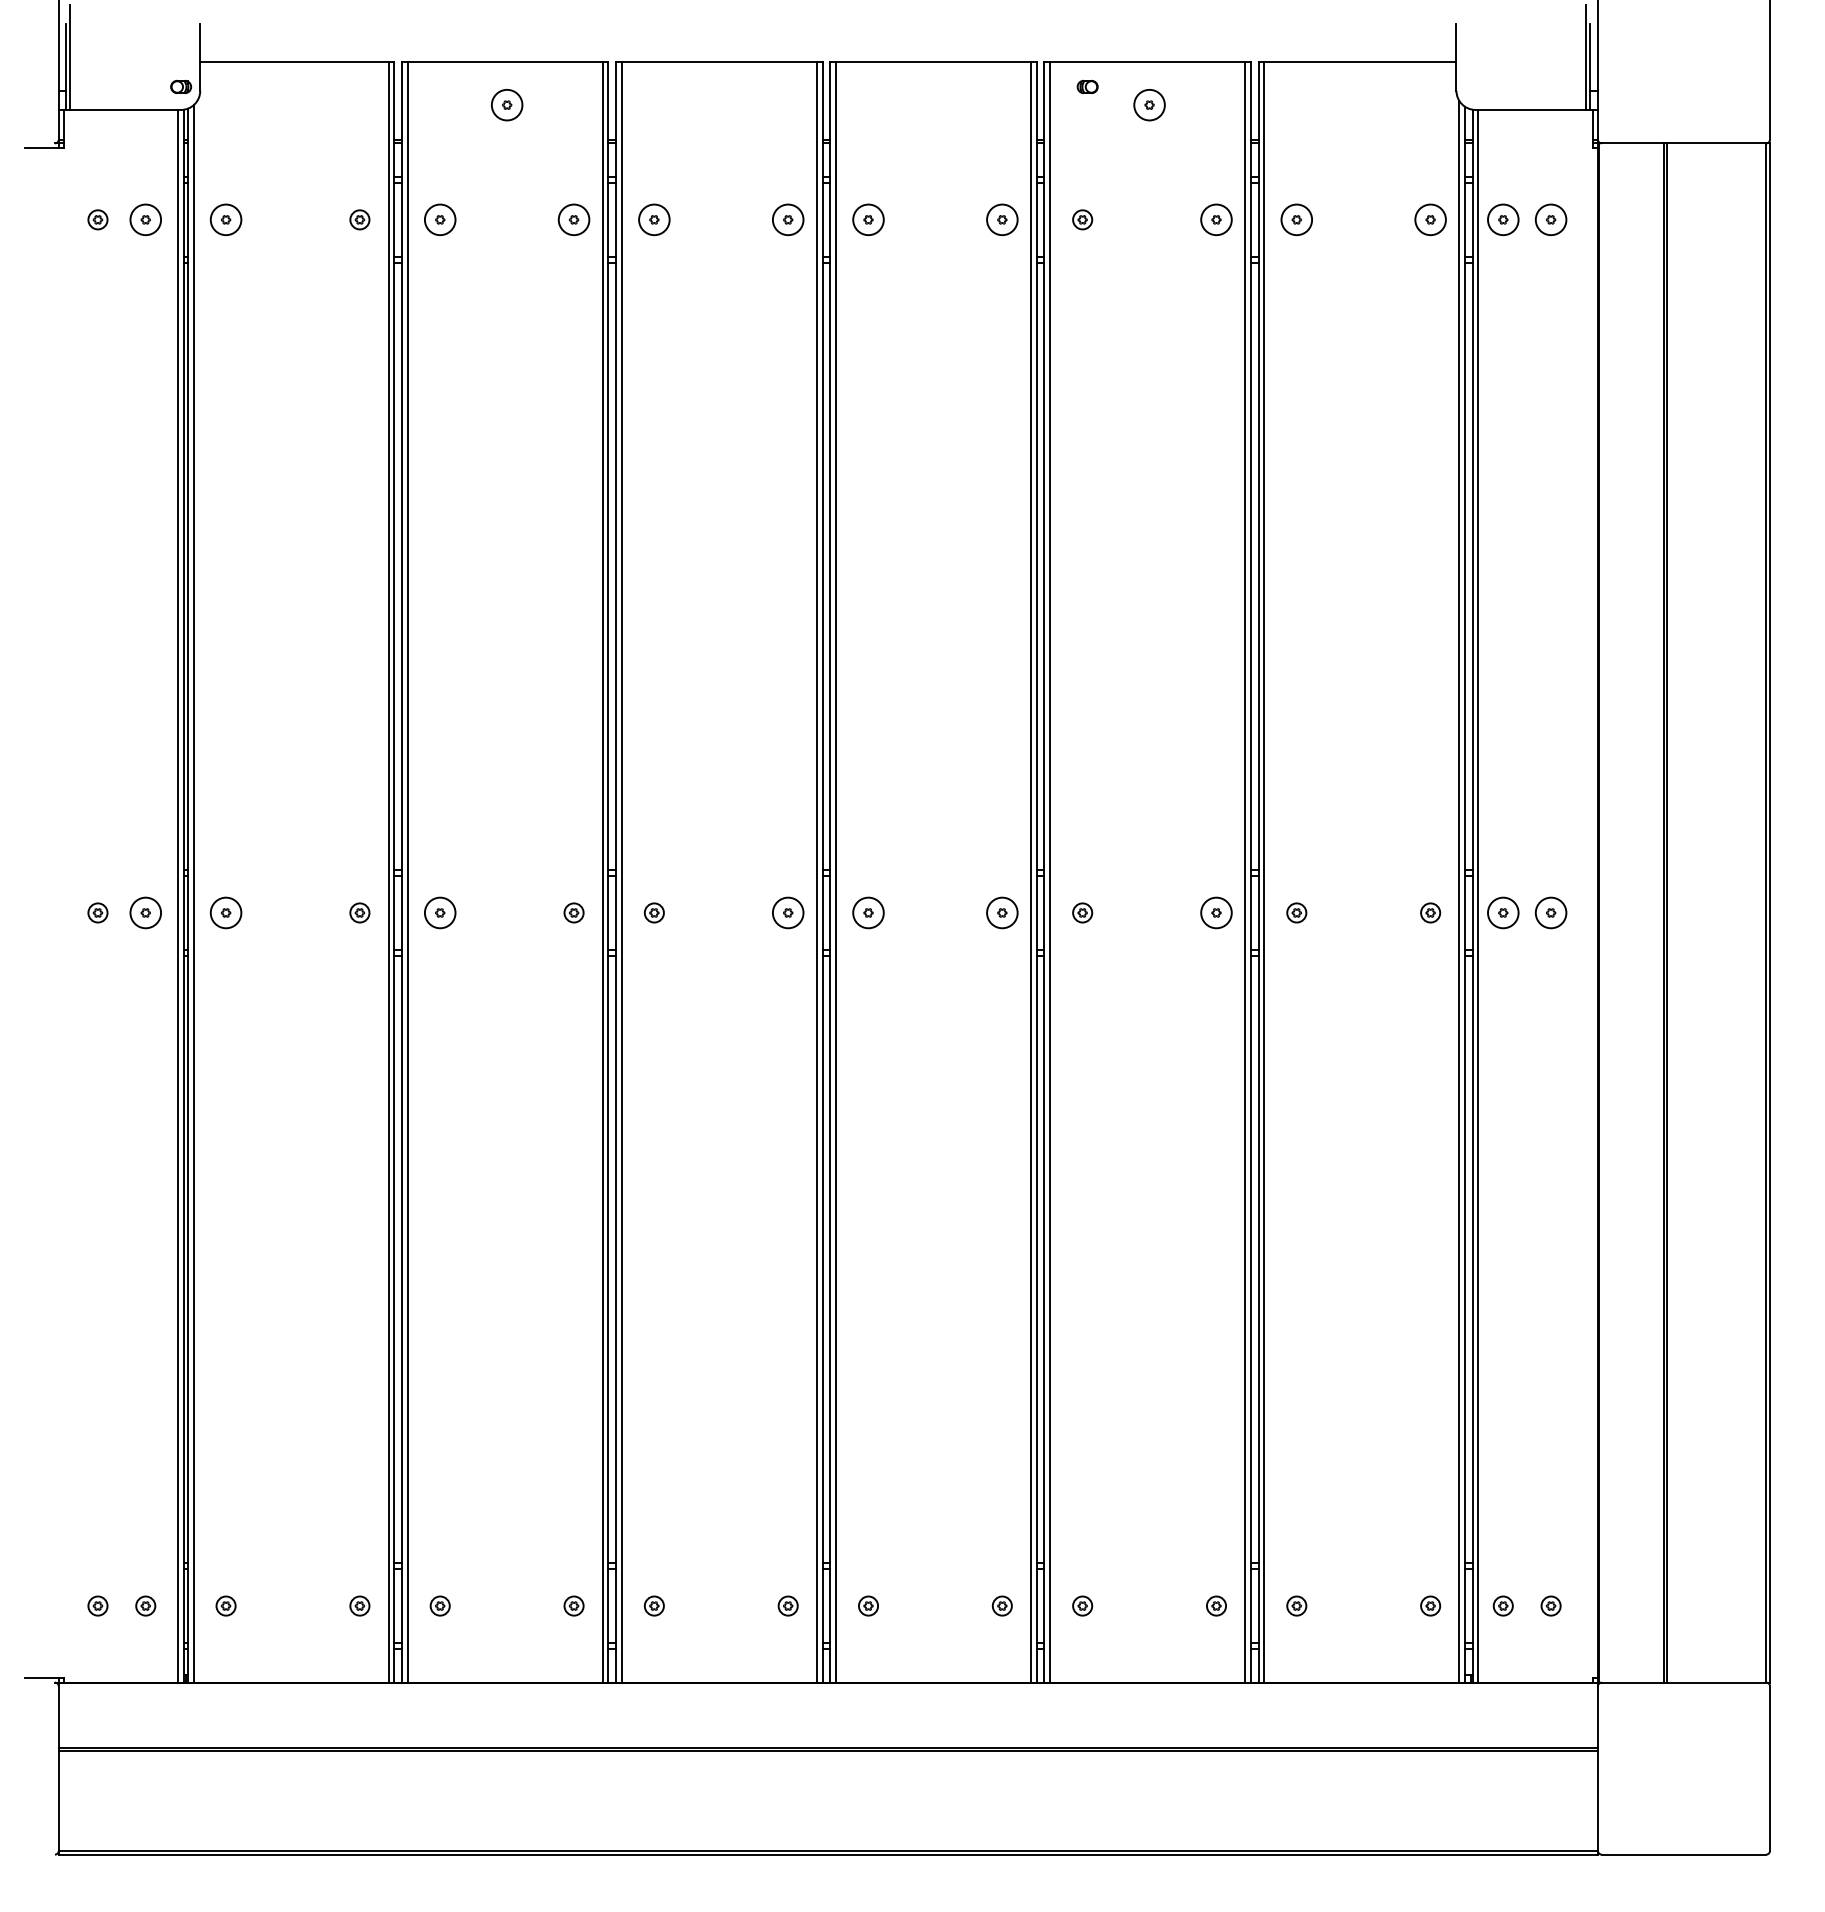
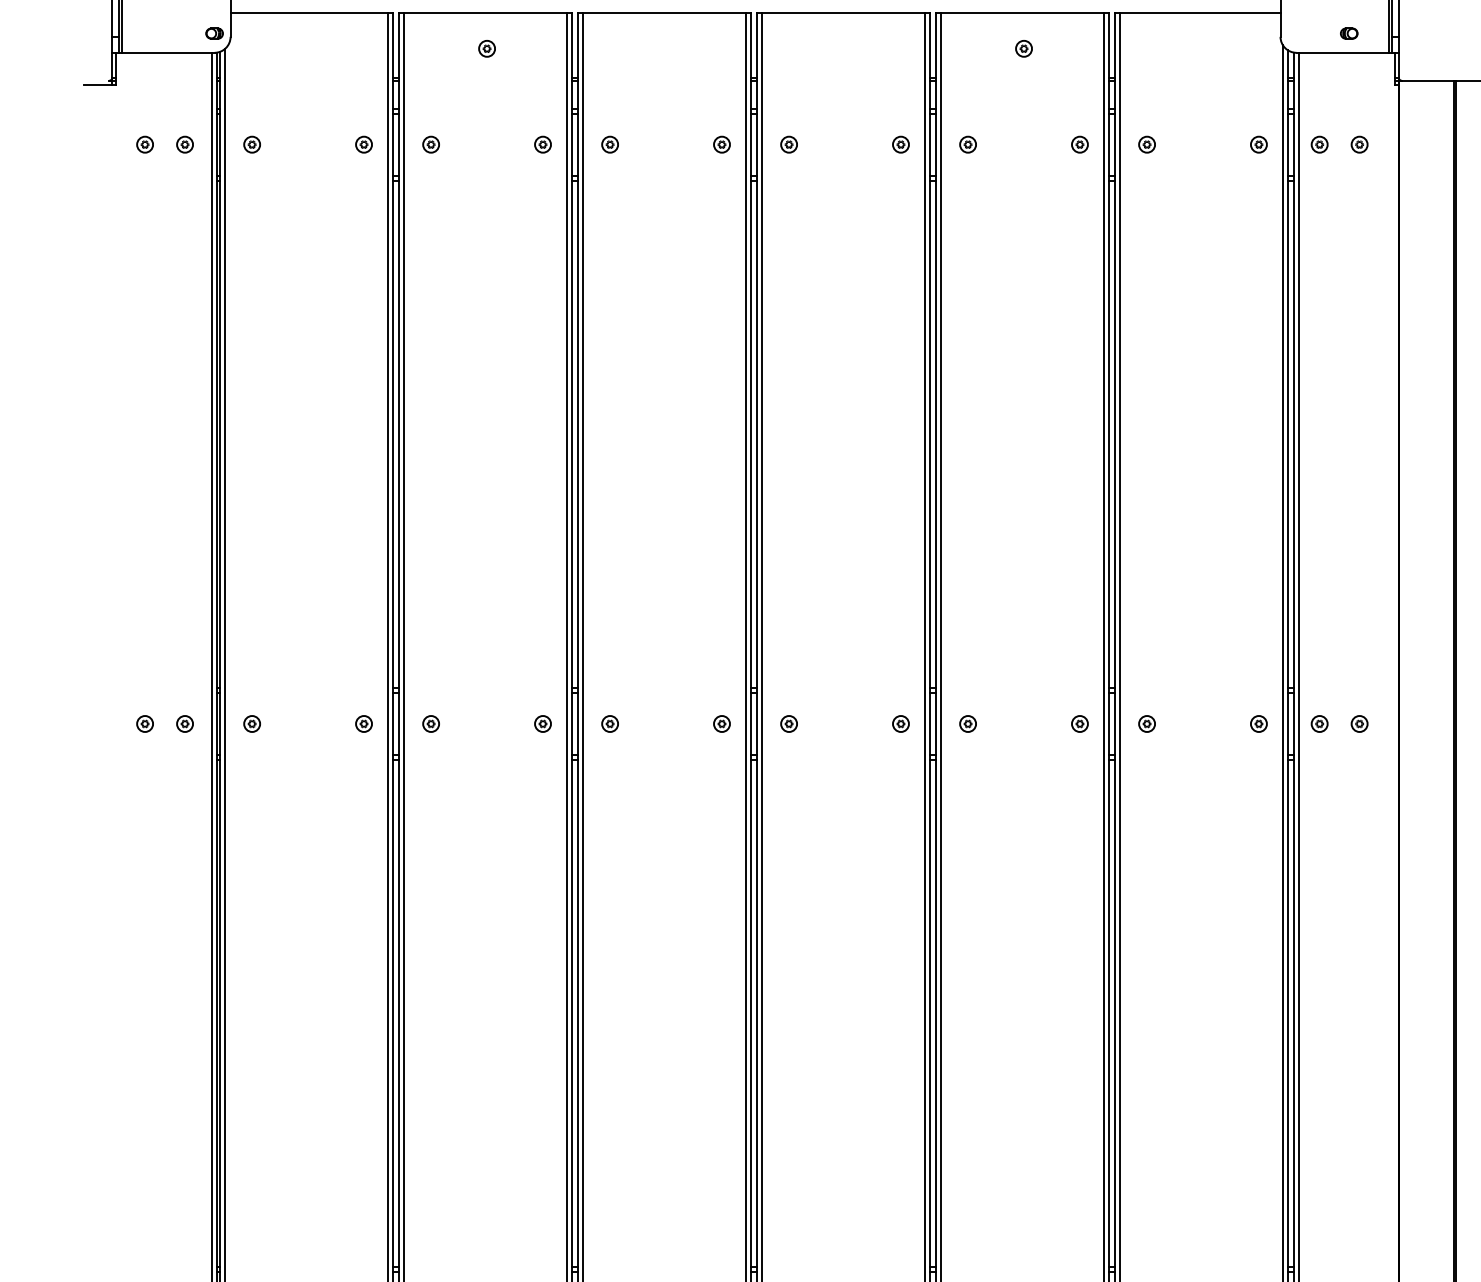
part: (1087, 86) -> (1349, 33), moved
circle: (506, 104) -> (486, 48), size x0.62
circle: (1149, 104) -> (1023, 48), size x0.62
circle: (145, 219) -> (184, 144), size x0.62
circle: (225, 219) -> (251, 144), size x0.62
circle: (439, 219) -> (430, 144), size x0.62
circle: (573, 219) -> (542, 144), size x0.62
circle: (653, 219) -> (609, 144), size x0.62
circle: (787, 219) -> (721, 144), size x0.62
circle: (868, 219) -> (789, 144), size x0.62
circle: (1001, 219) -> (900, 144), size x0.62
circle: (1216, 219) -> (1079, 144), size x0.62
circle: (1296, 219) -> (1146, 144), size x0.62
circle: (1430, 219) -> (1258, 144), size x0.62
circle: (1502, 219) -> (1319, 144), size x0.62
circle: (1550, 219) -> (1359, 144), size x0.62
circle: (145, 912) -> (184, 723), size x0.62
circle: (225, 912) -> (251, 723), size x0.62
circle: (439, 912) -> (430, 723), size x0.62
circle: (787, 912) -> (721, 723), size x0.62
circle: (868, 912) -> (789, 723), size x0.62
circle: (1001, 912) -> (900, 723), size x0.62
circle: (1216, 912) -> (1079, 723), size x0.62
circle: (1502, 912) -> (1319, 723), size x0.62
circle: (1550, 912) -> (1359, 723), size x0.62

